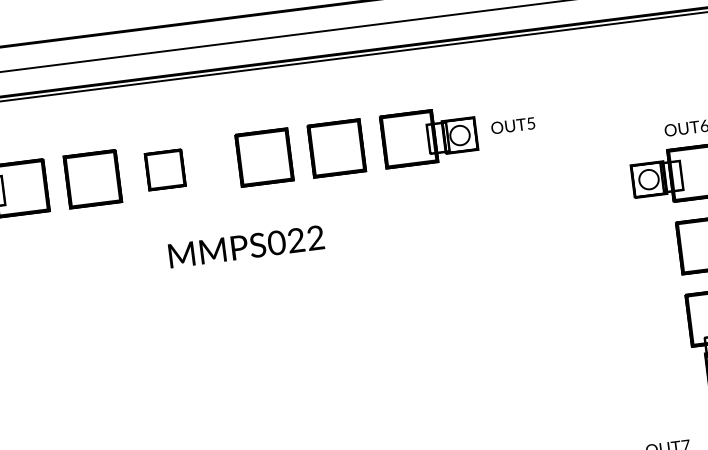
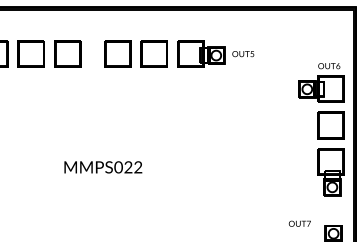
part: (164, 168) -> (67, 53), size x1.43
text: (246, 246) -> (103, 167), moved

